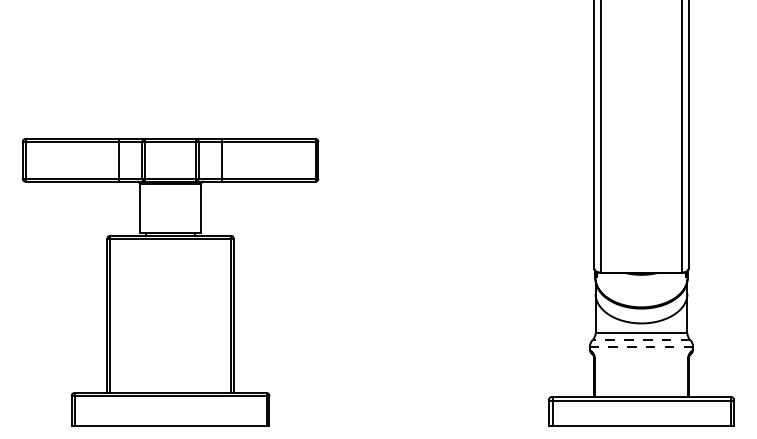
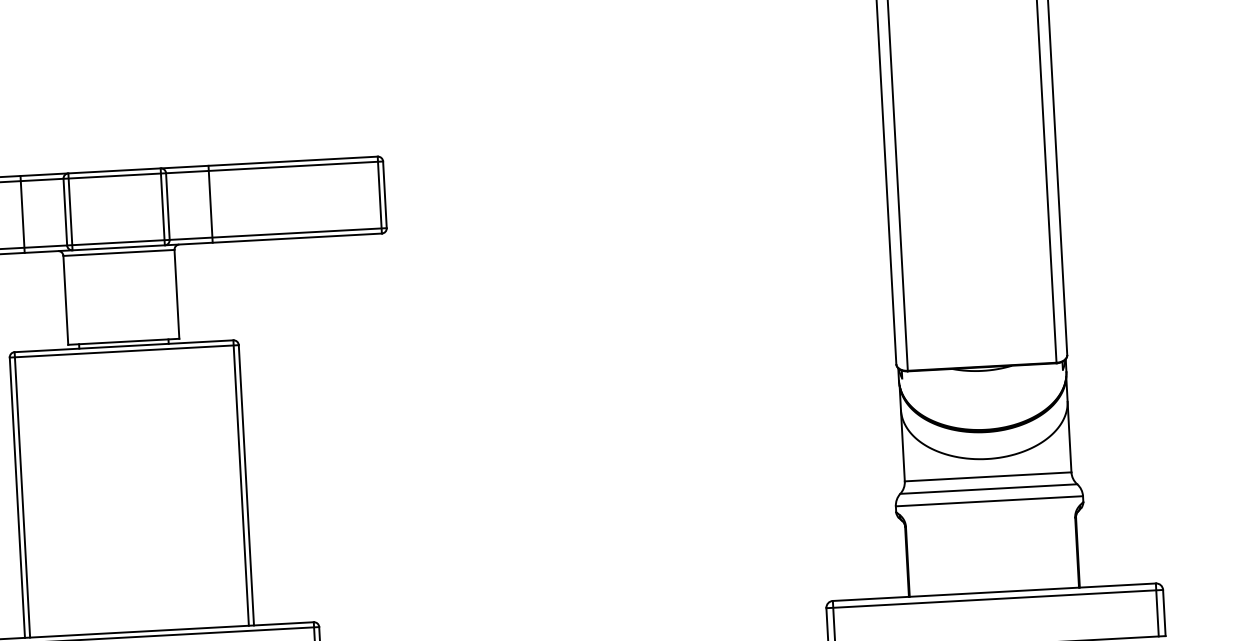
line: (641, 339) -> (988, 488), dashed -> solid
line: (641, 346) -> (989, 500), dashed -> solid

